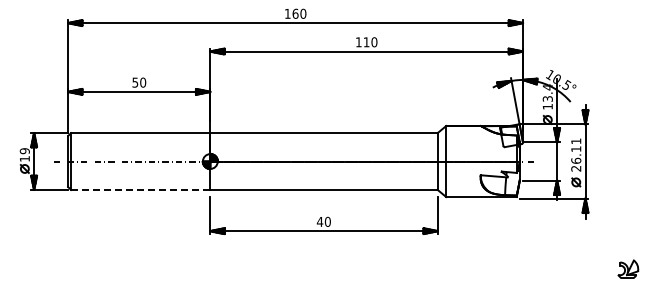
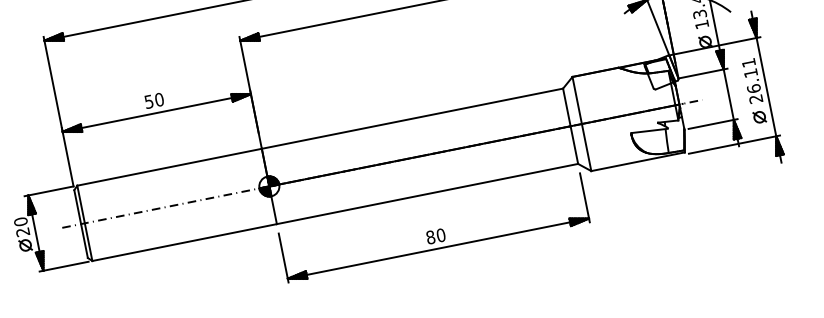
text: (24, 154) -> (21, 226), 19 -> 20
line: (140, 189) -> (184, 242), dashed -> solid
text: (319, 221) -> (429, 237), 40 -> 80

